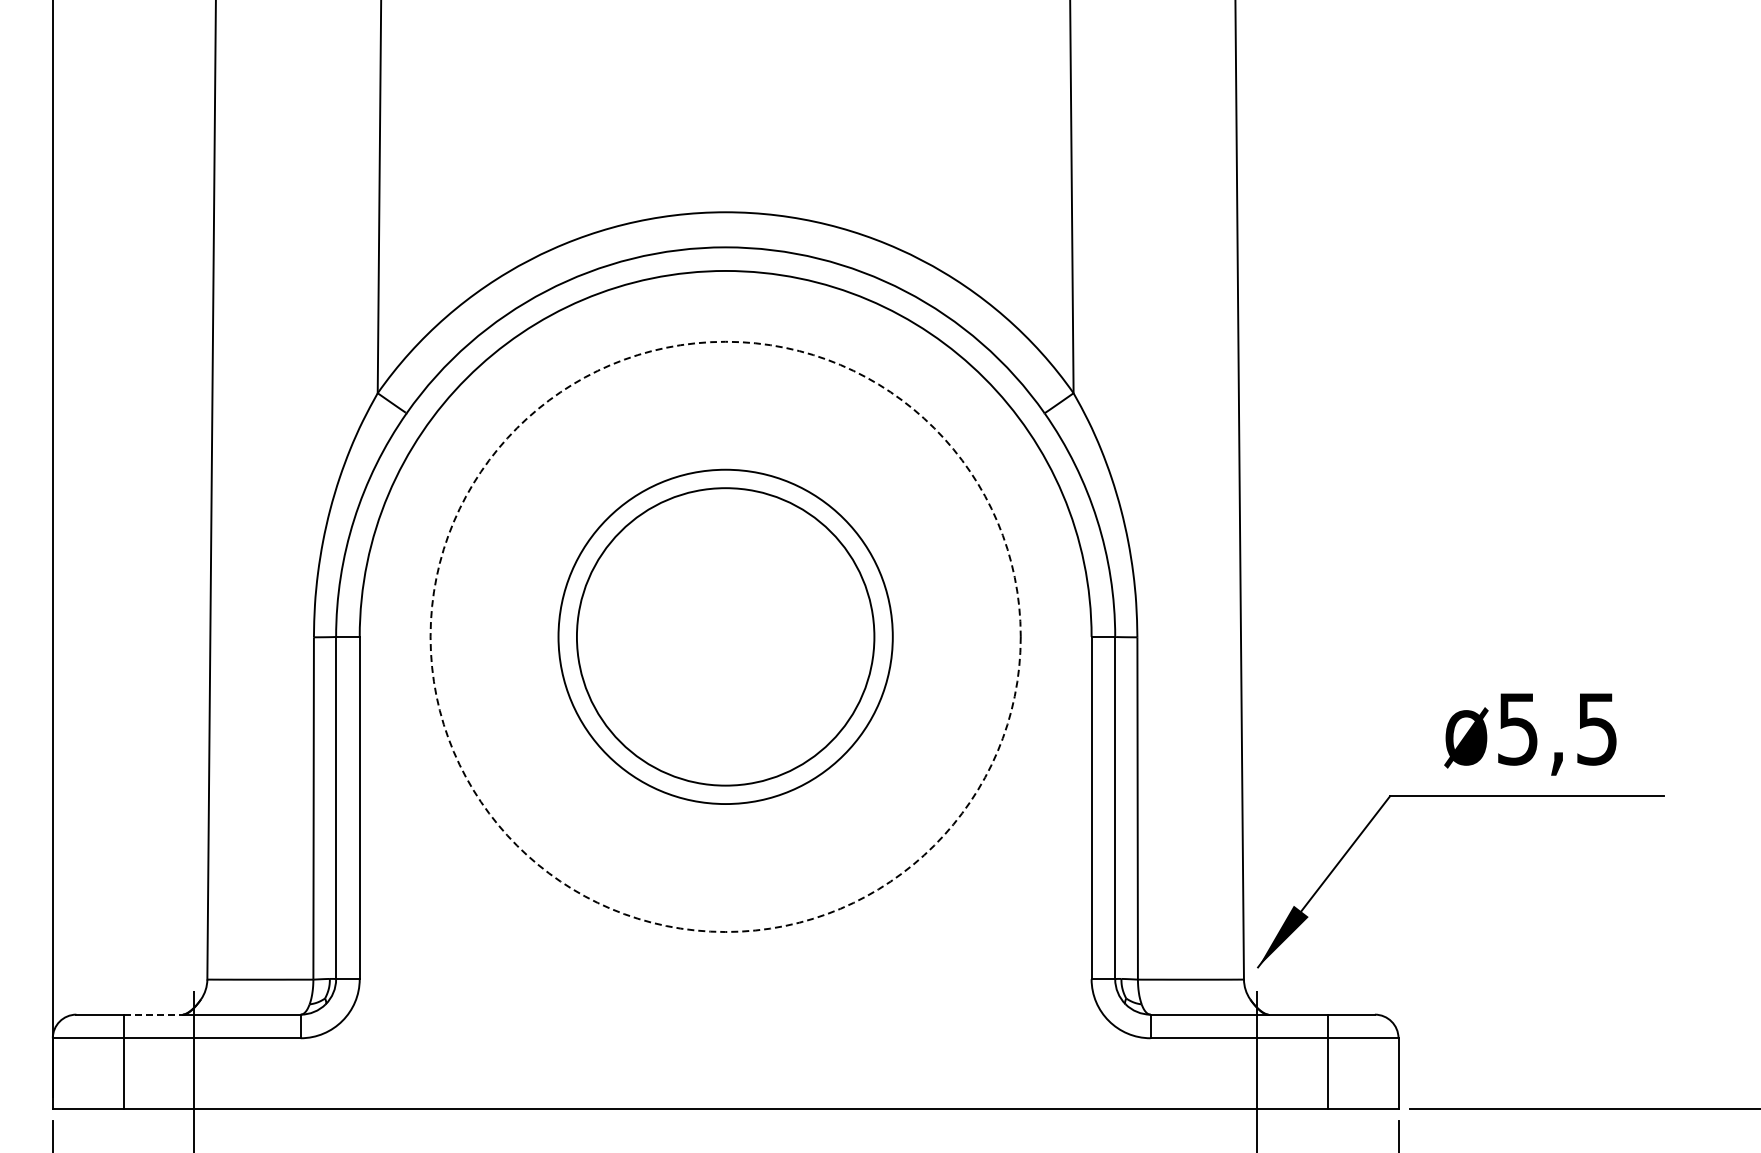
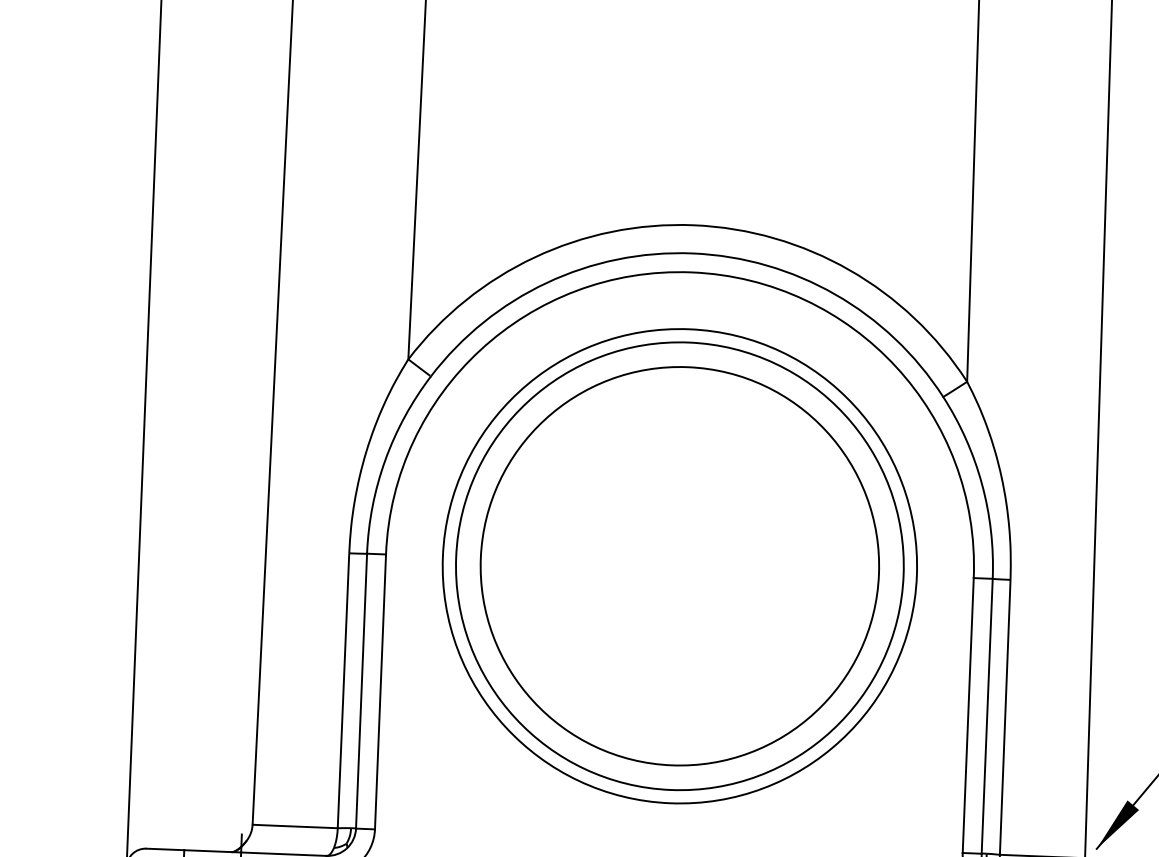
circle: (725, 636) -> (679, 565), dashed -> solid
circle: (725, 636) -> (679, 565), size x1.67
circle: (725, 636) -> (679, 565), size x1.67
line: (153, 1014) -> (208, 851), dashed -> solid

